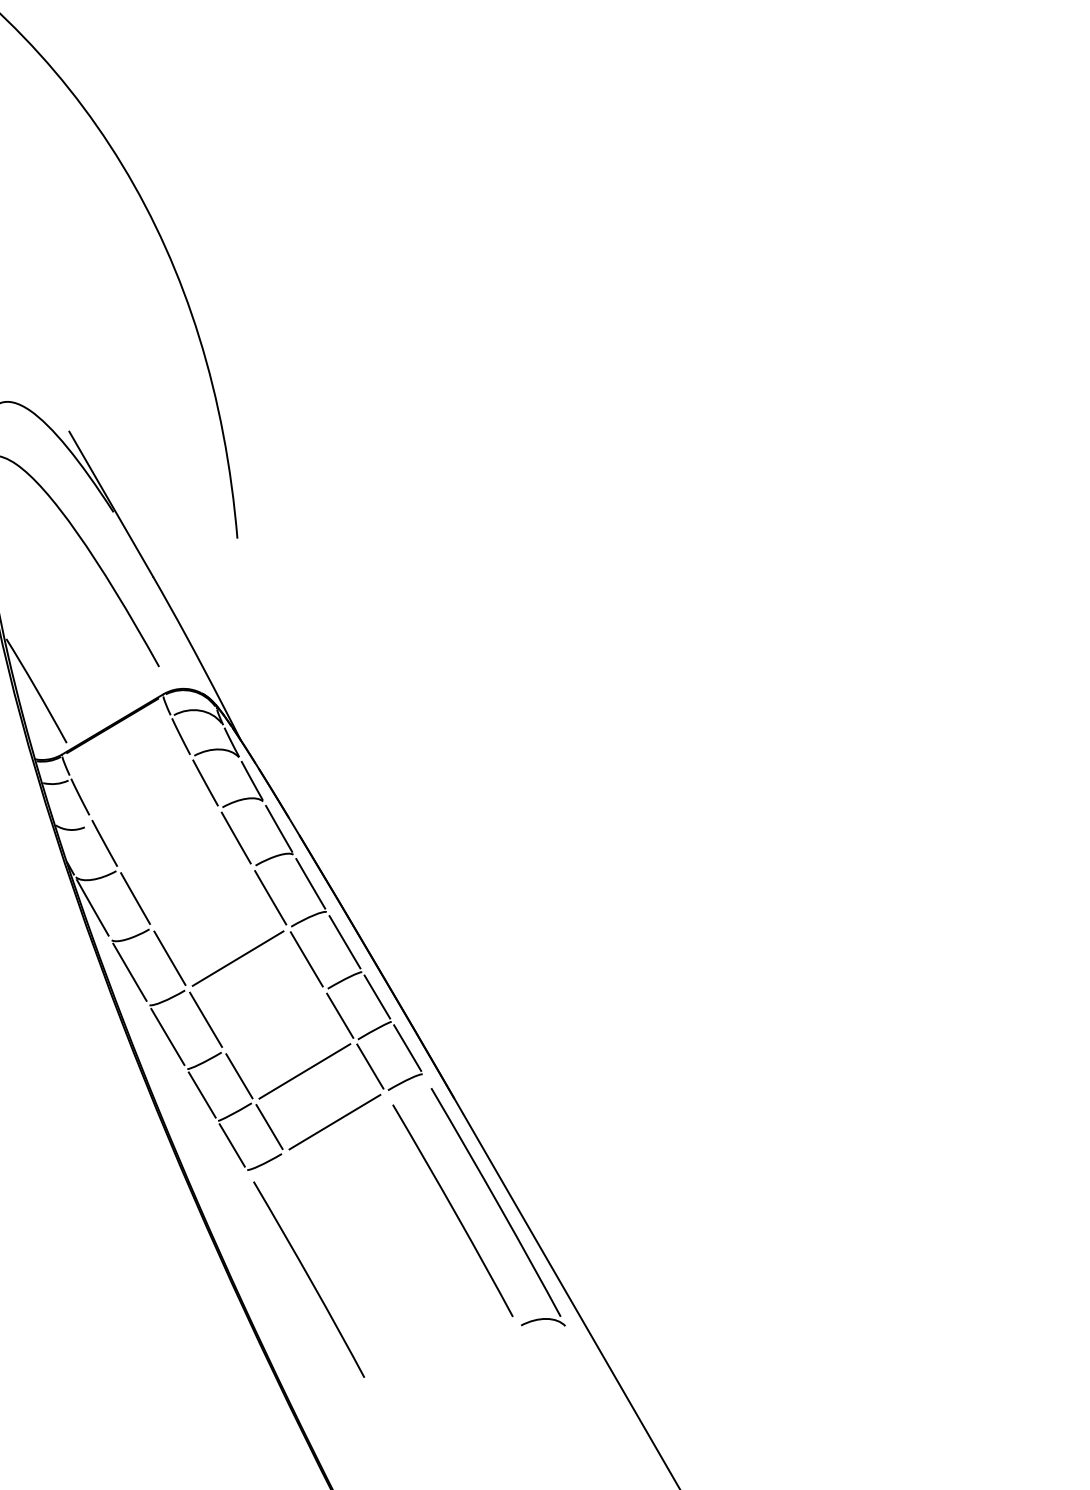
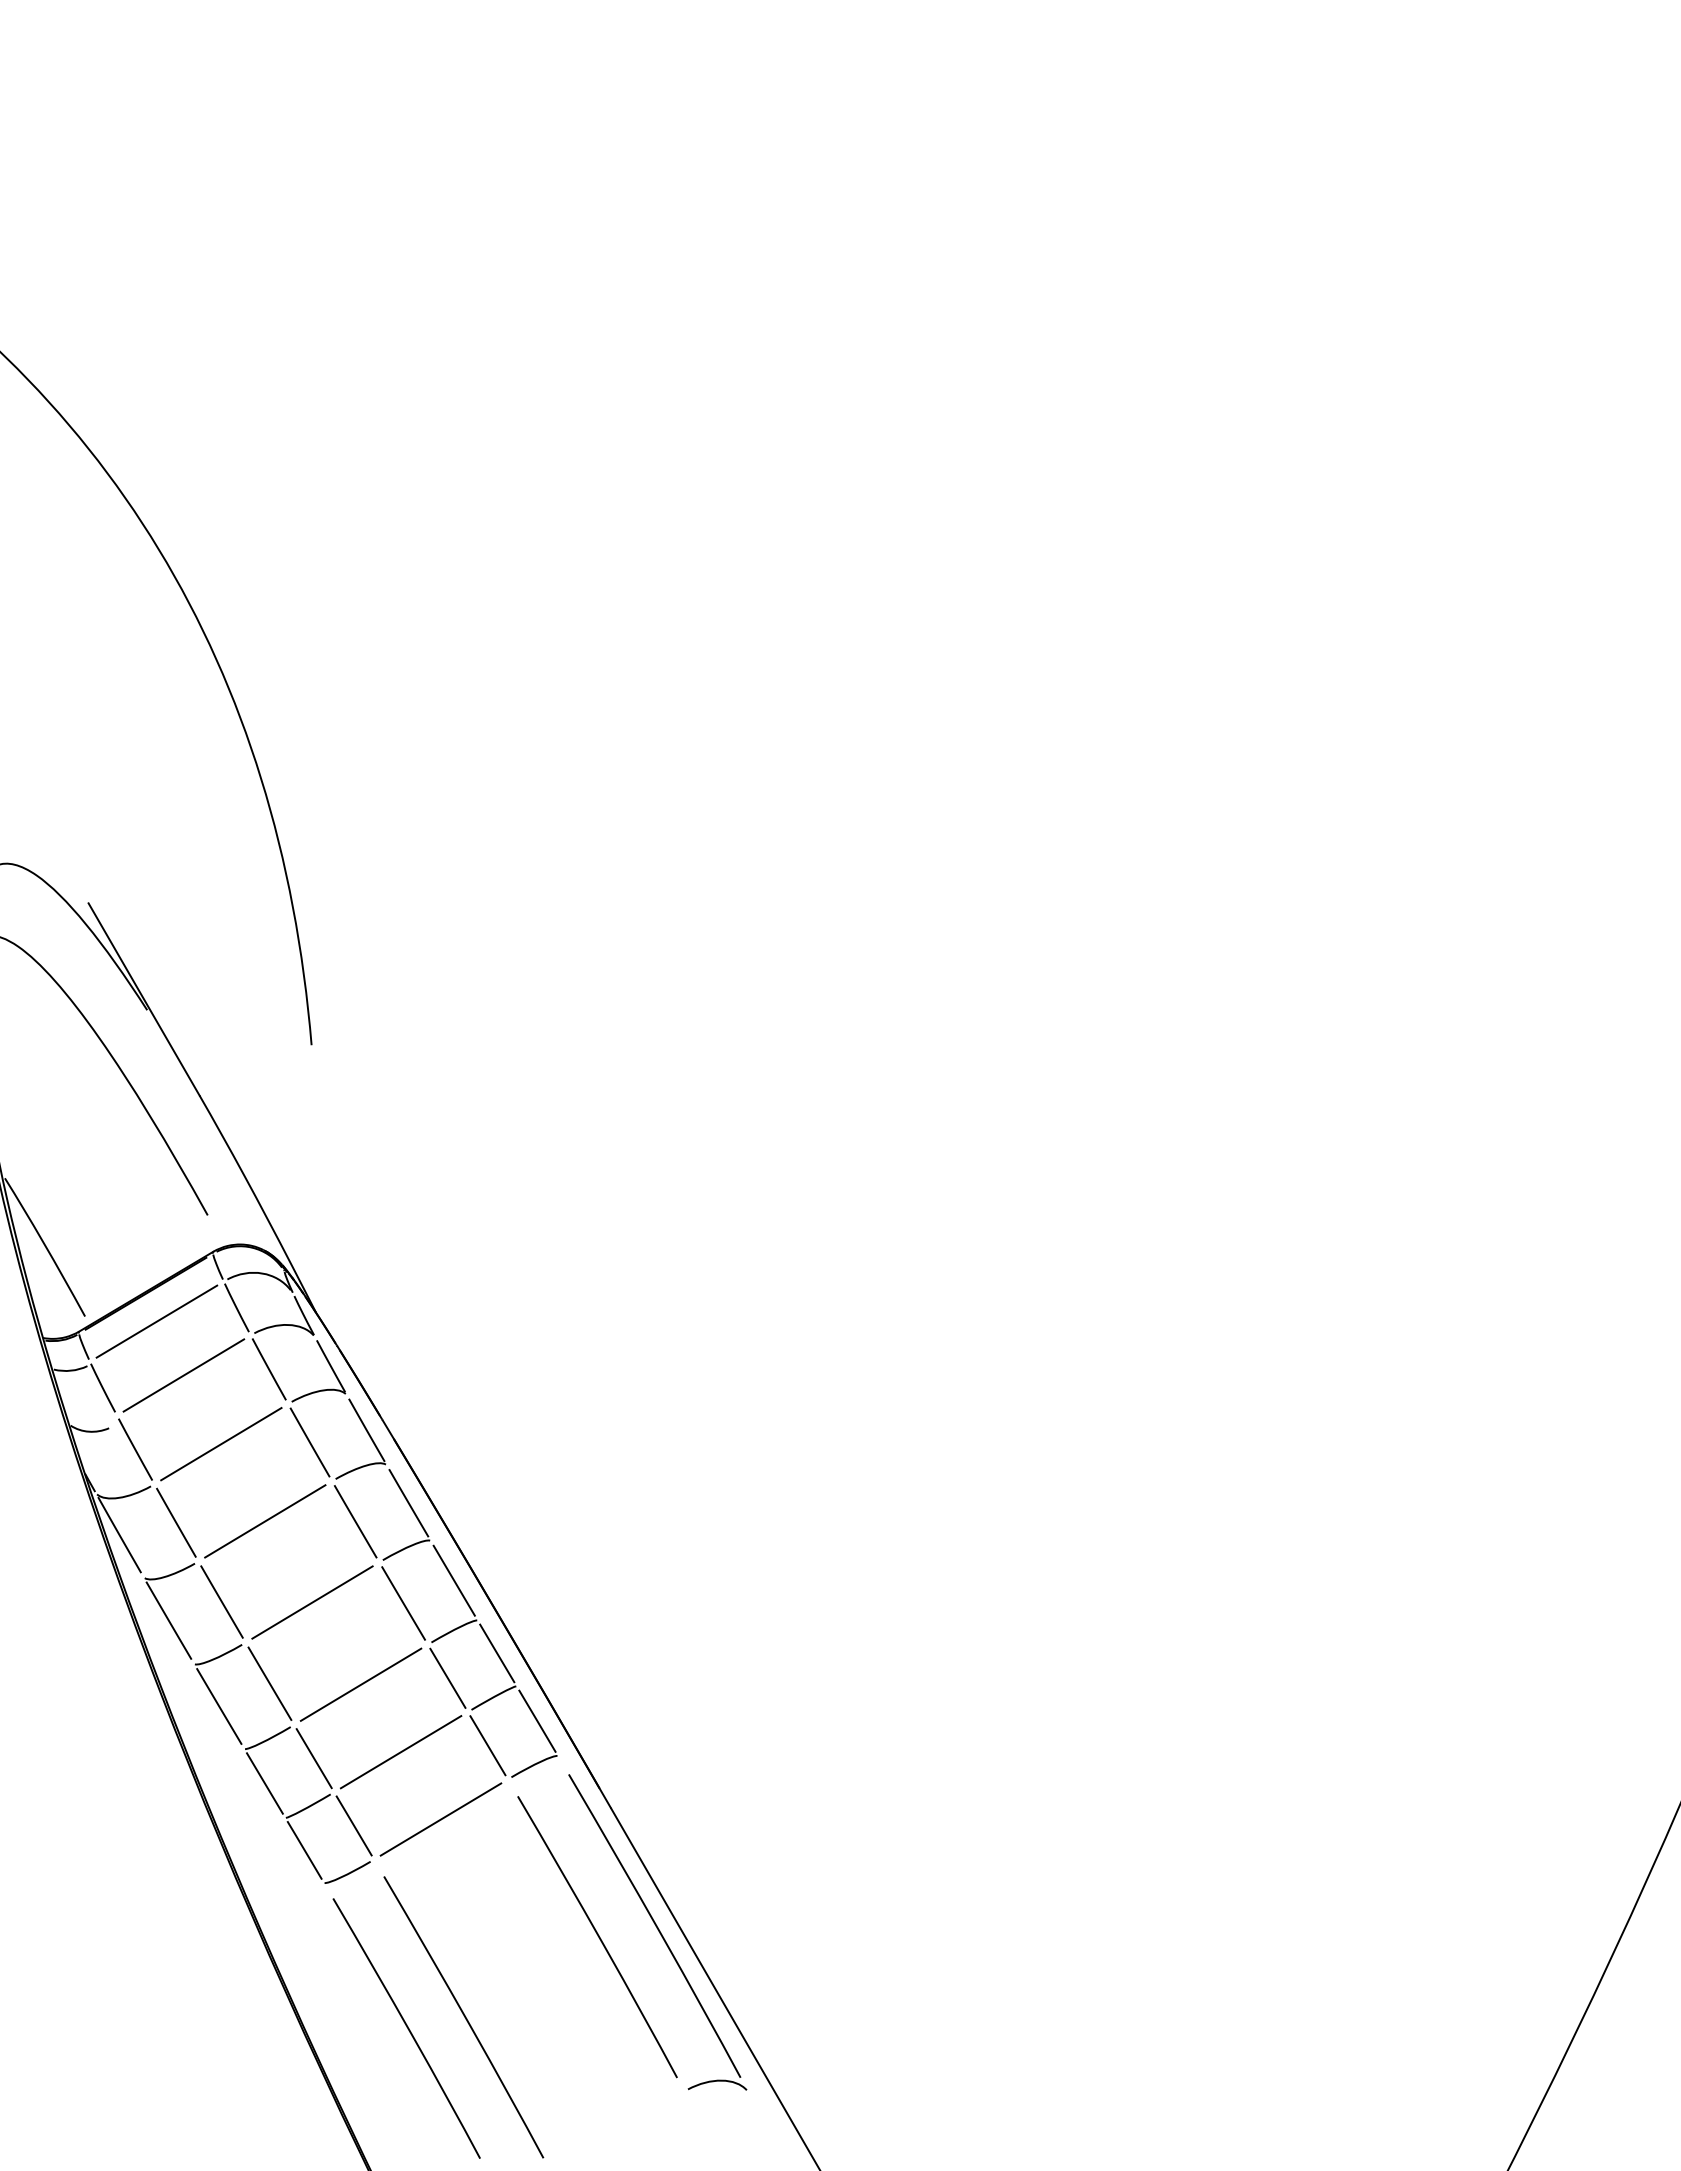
line: (120, 746) -> (156, 1321), added
line: (140, 787) -> (183, 1375), added
line: (169, 839) -> (221, 1444), added
line: (202, 897) -> (265, 1521), added
line: (274, 1020) -> (360, 1684), added
curve: (351, 1270) -> (463, 2016), added

